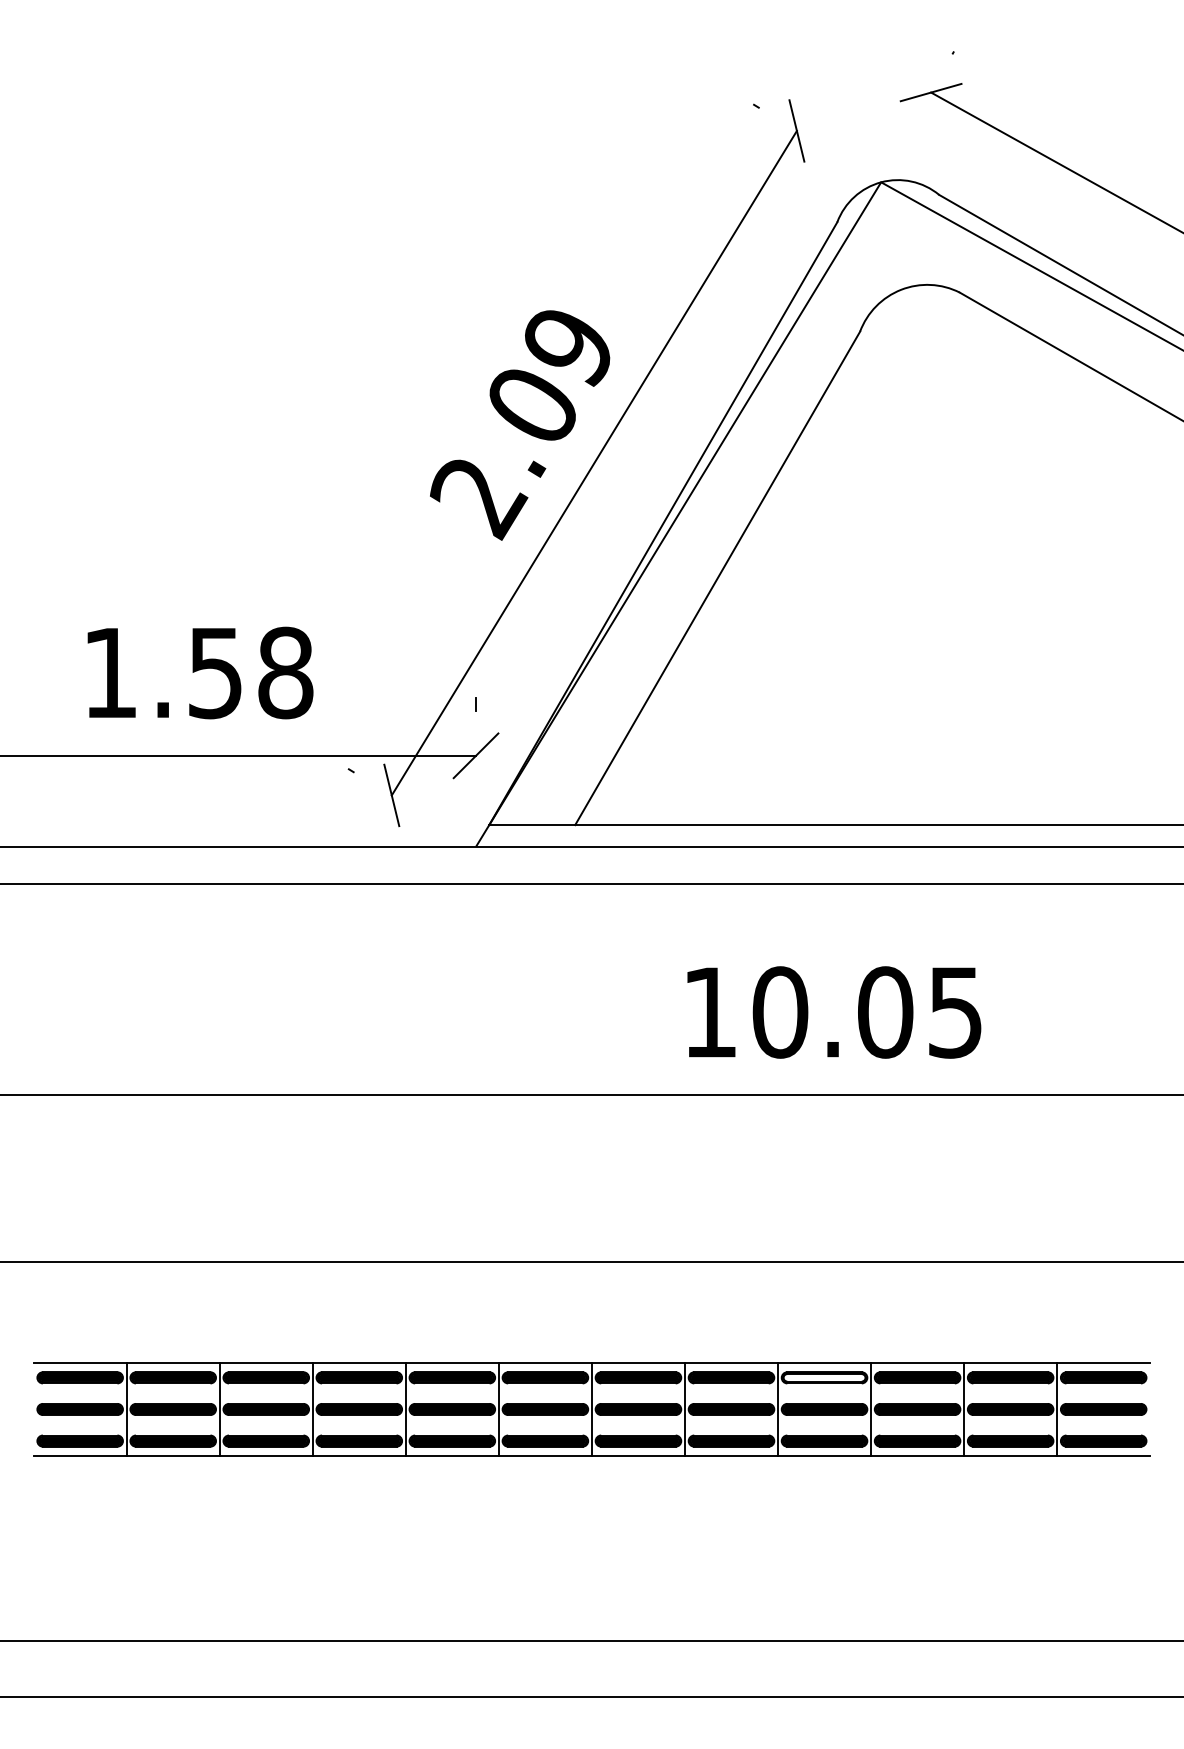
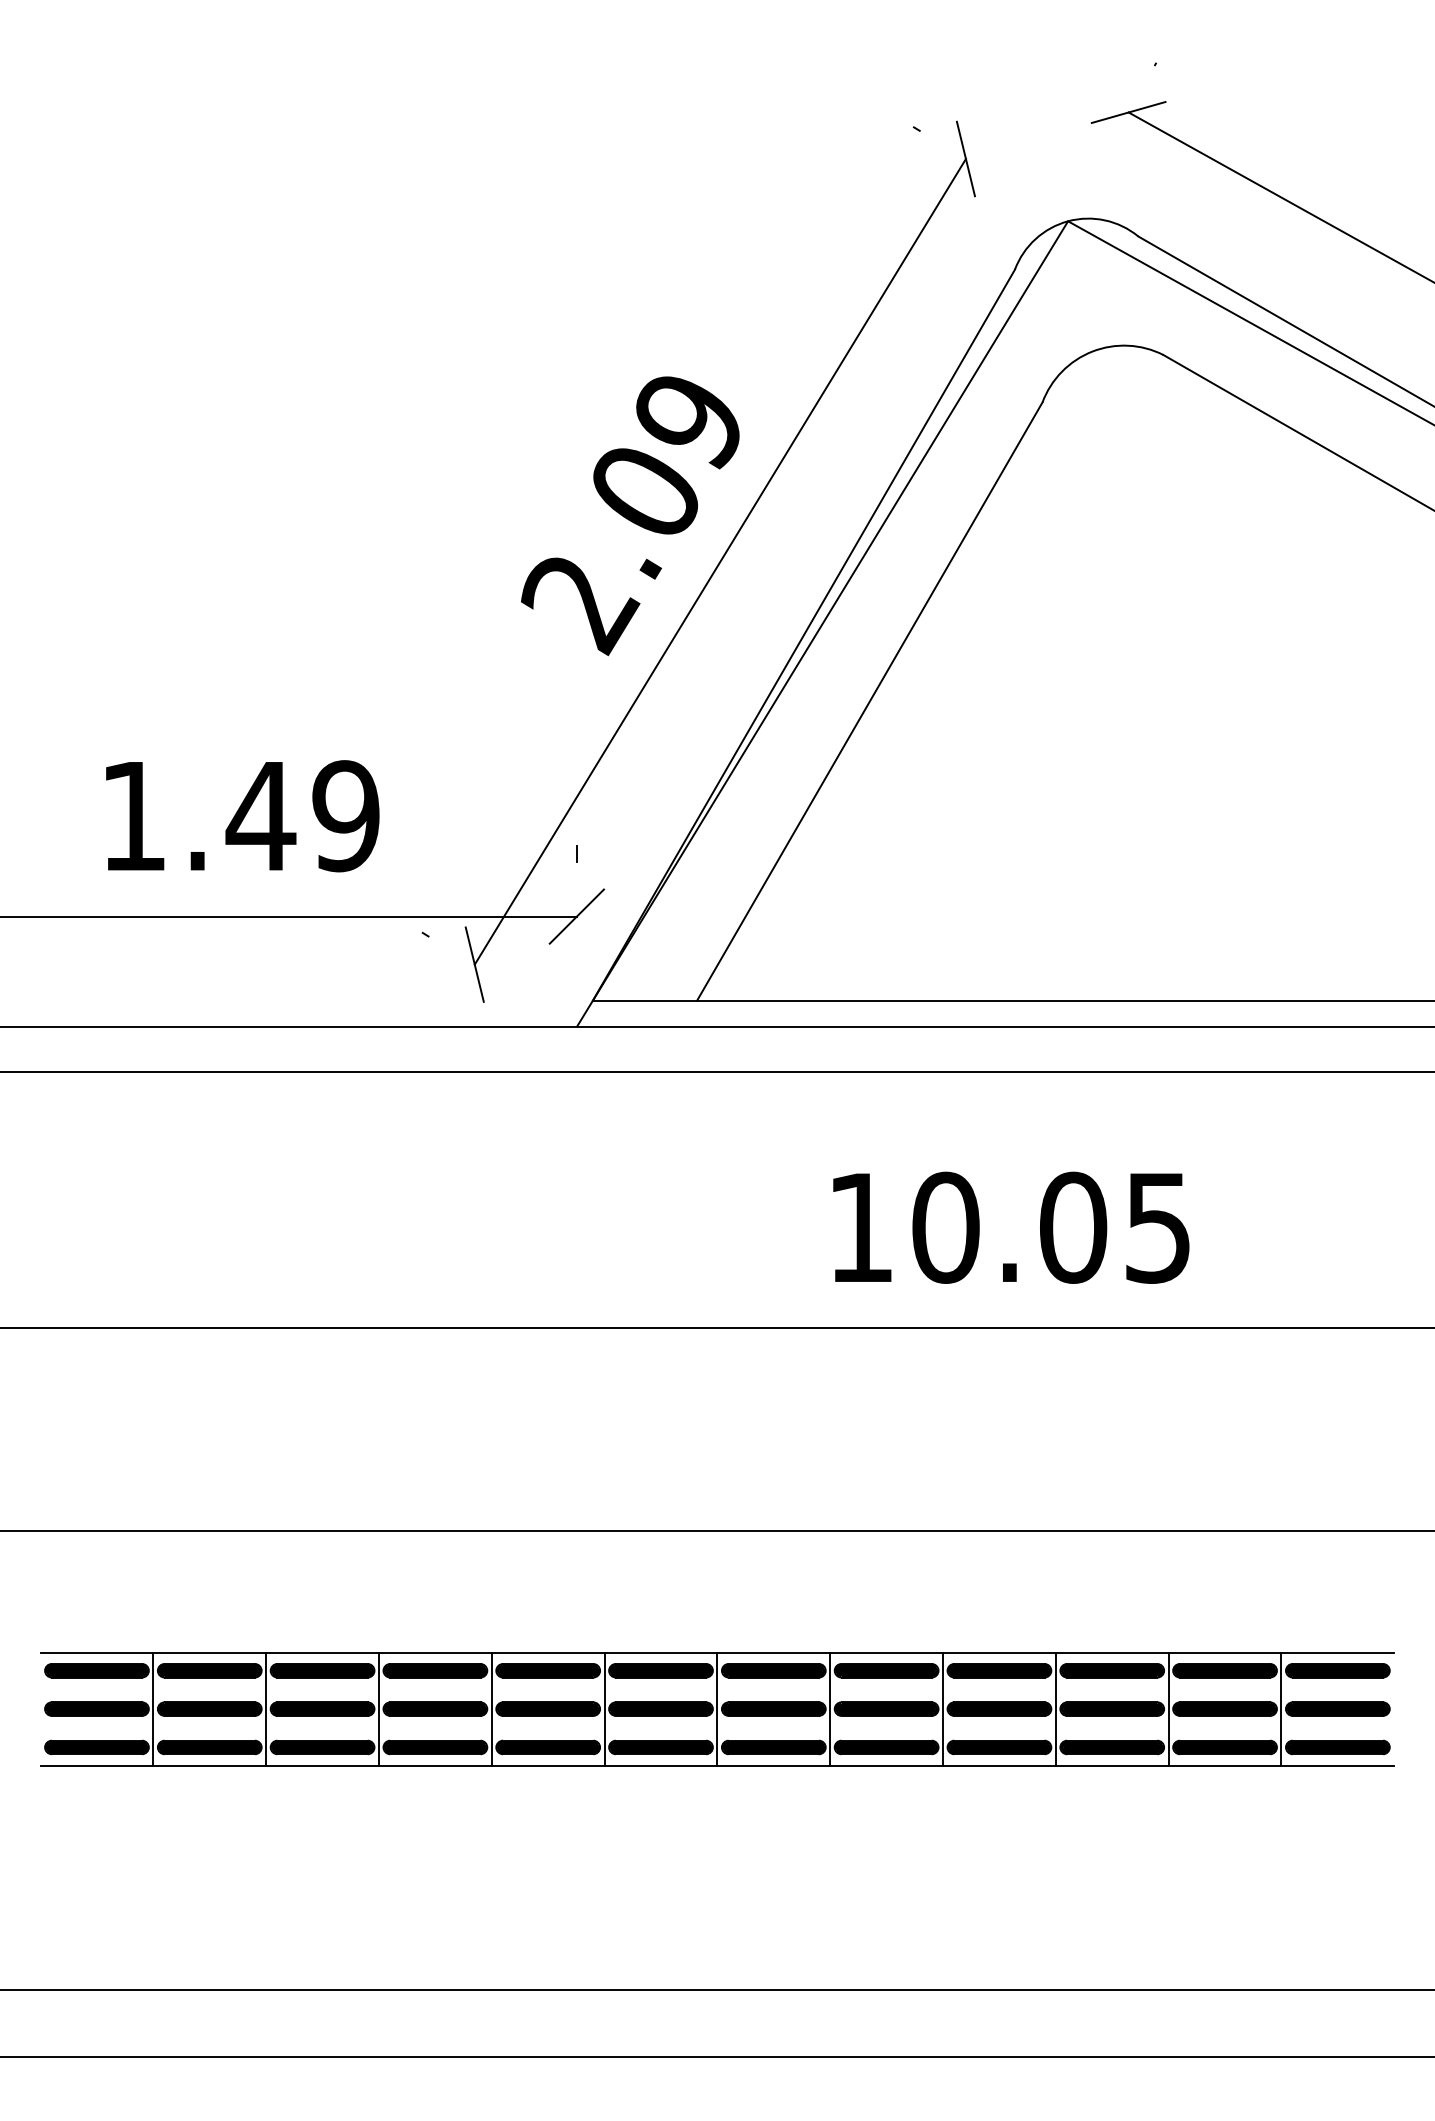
text: (249, 673) -> (302, 816), 1.58 -> 1.49
fill: (824, 1377) -> (999, 1670), added

